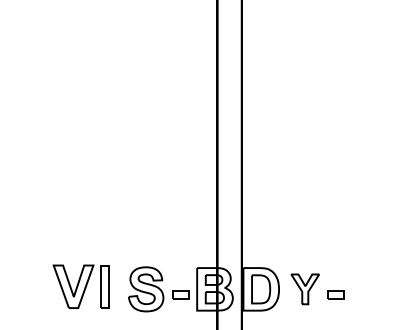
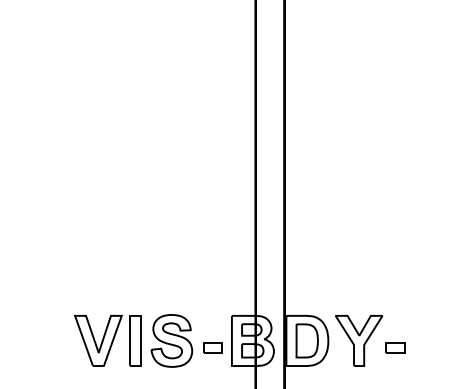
part: (81, 286) -> (107, 340), moved
part: (305, 288) -> (359, 340), size x1.43

